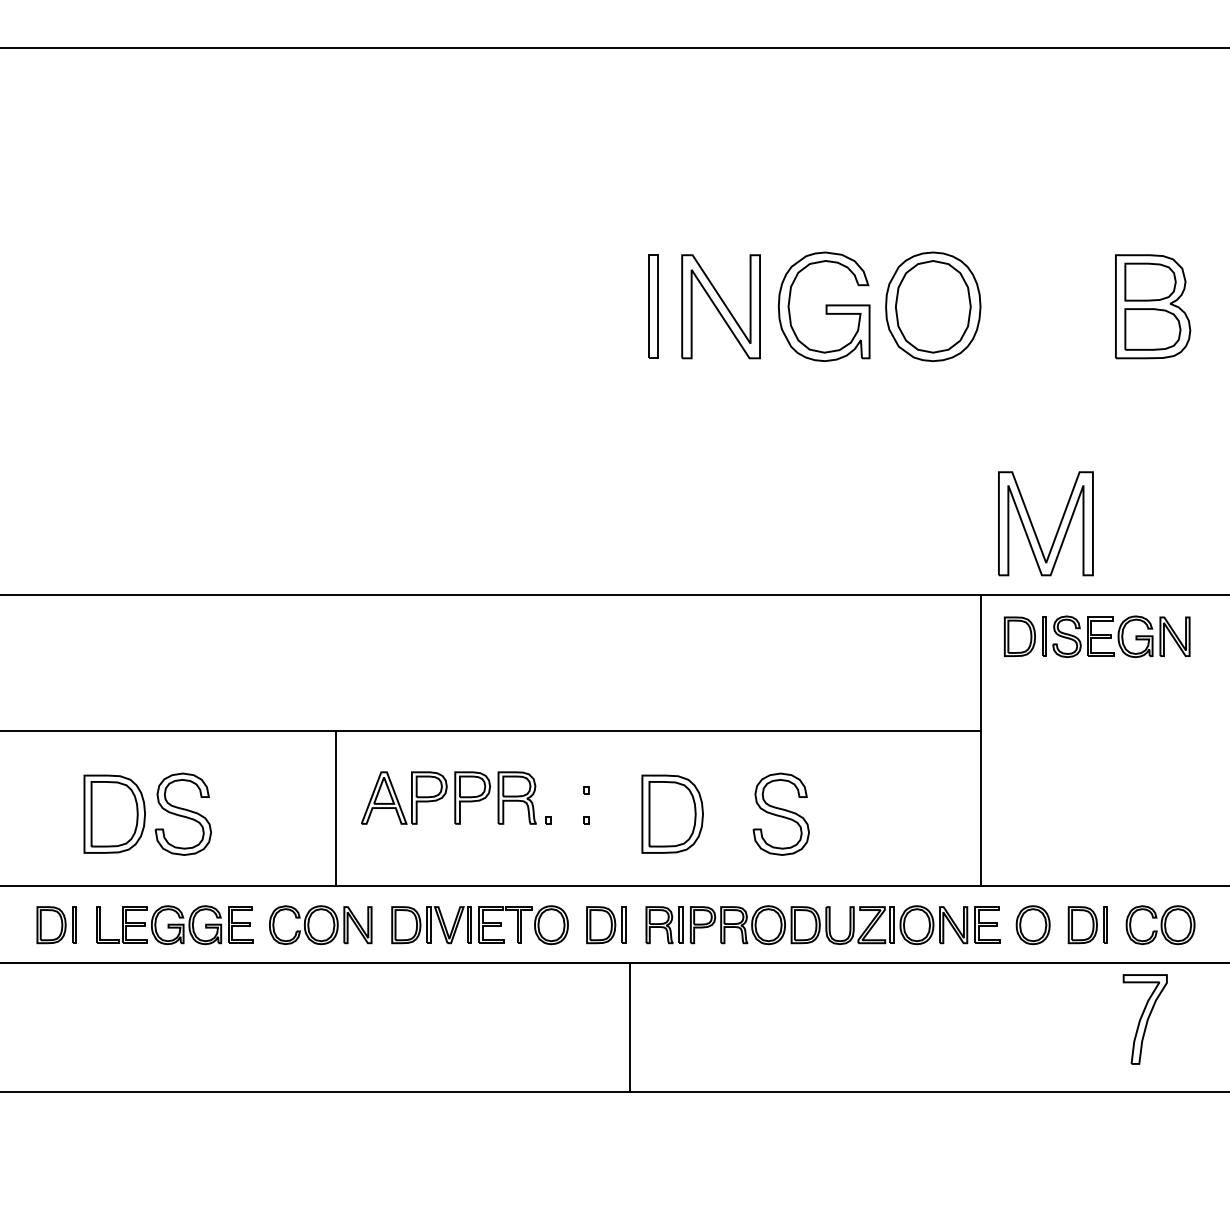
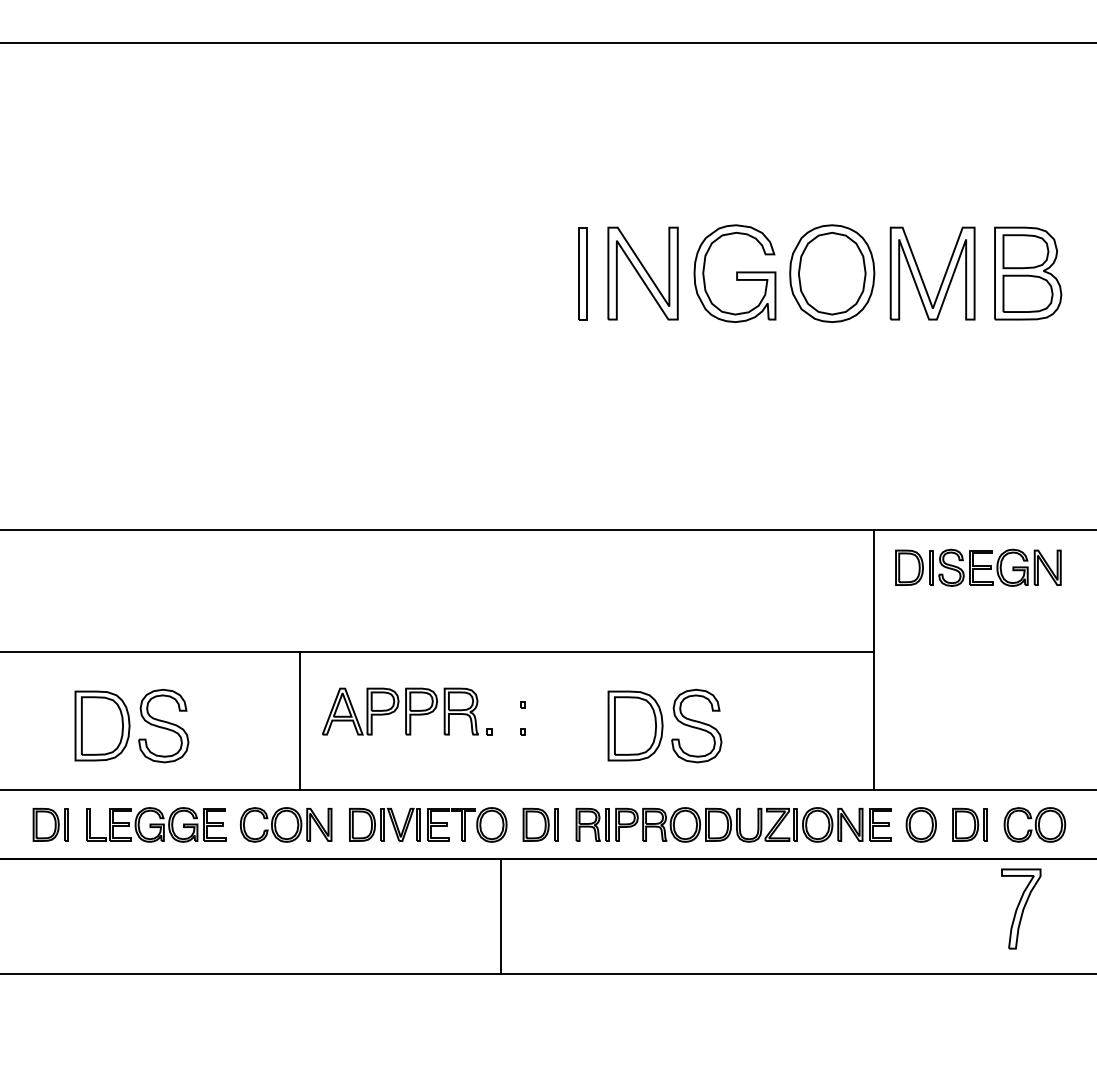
part: (1034, 528) -> (922, 277), moved
part: (672, 813) -> (635, 725), moved
line: (629, 1027) -> (500, 916), moved

